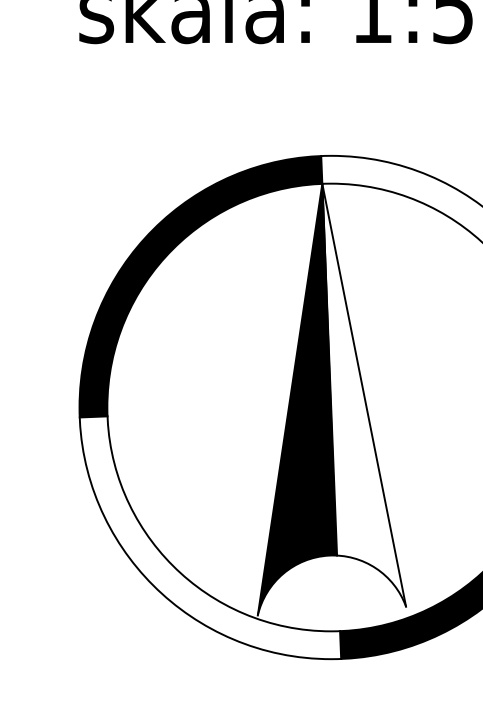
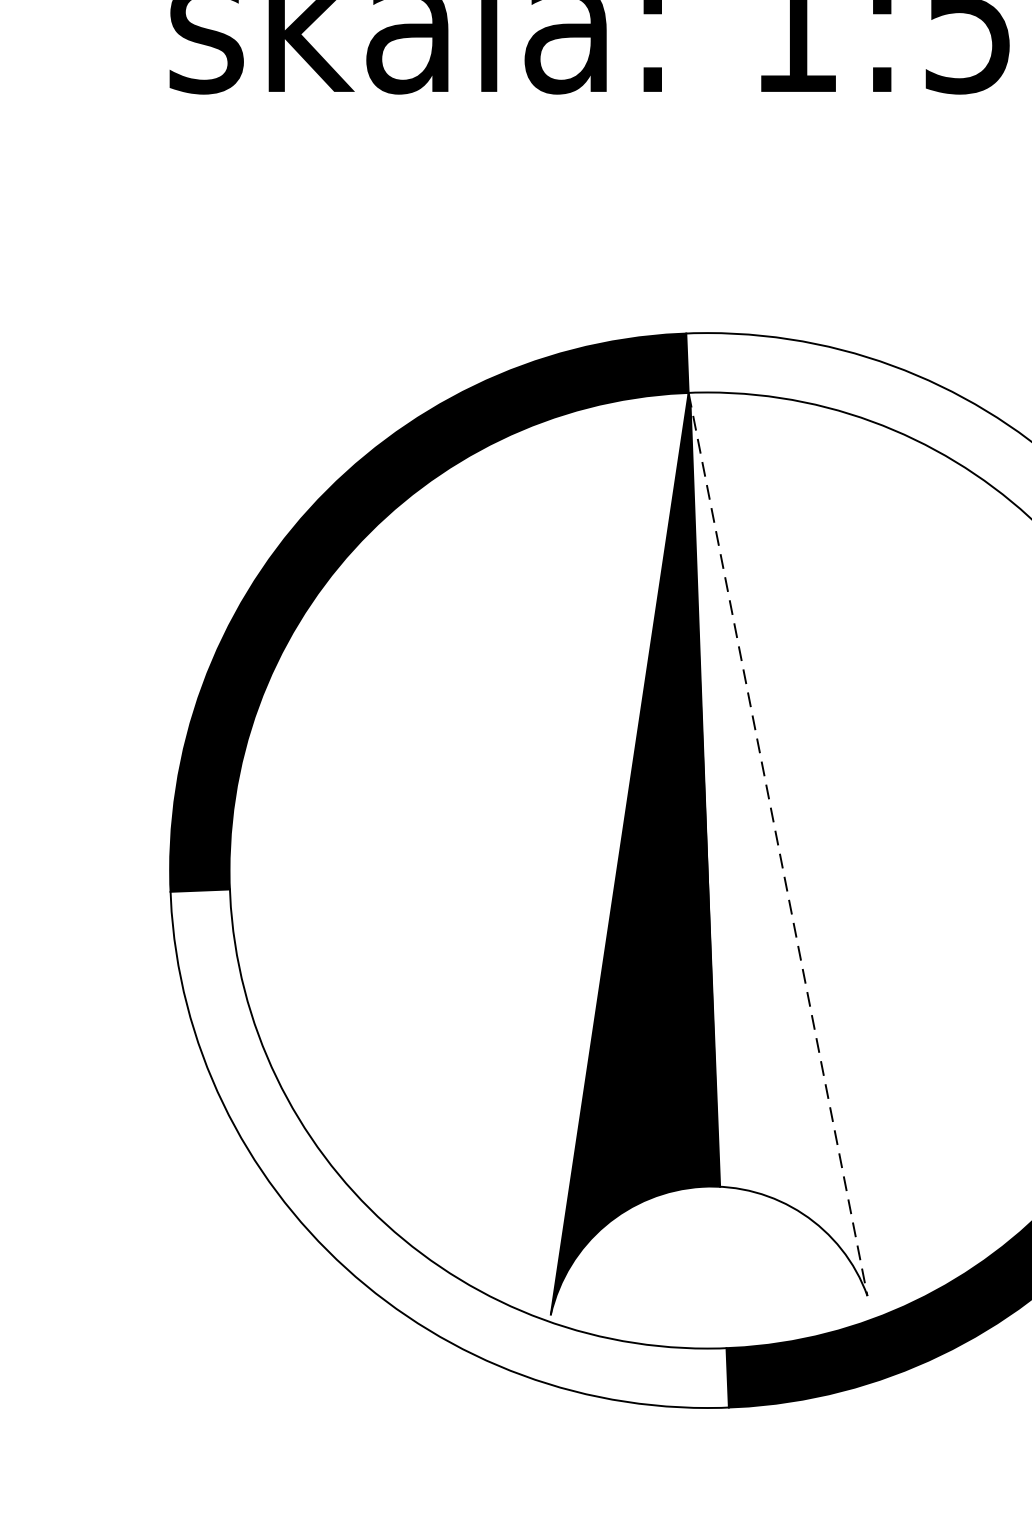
line: (364, 395) -> (778, 844), solid -> dashed

